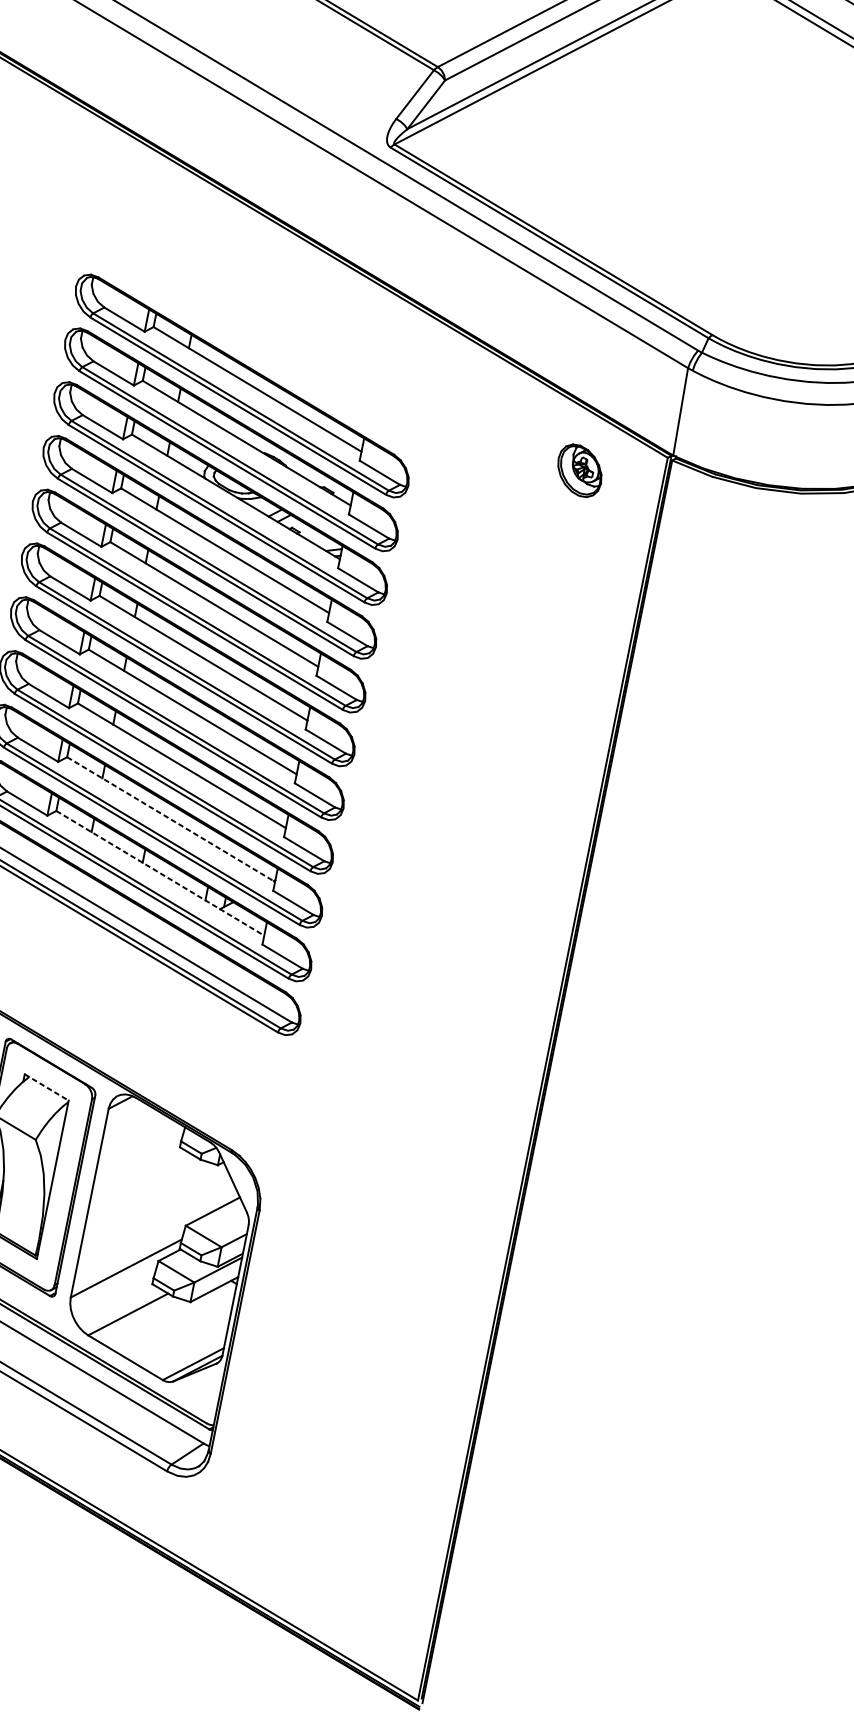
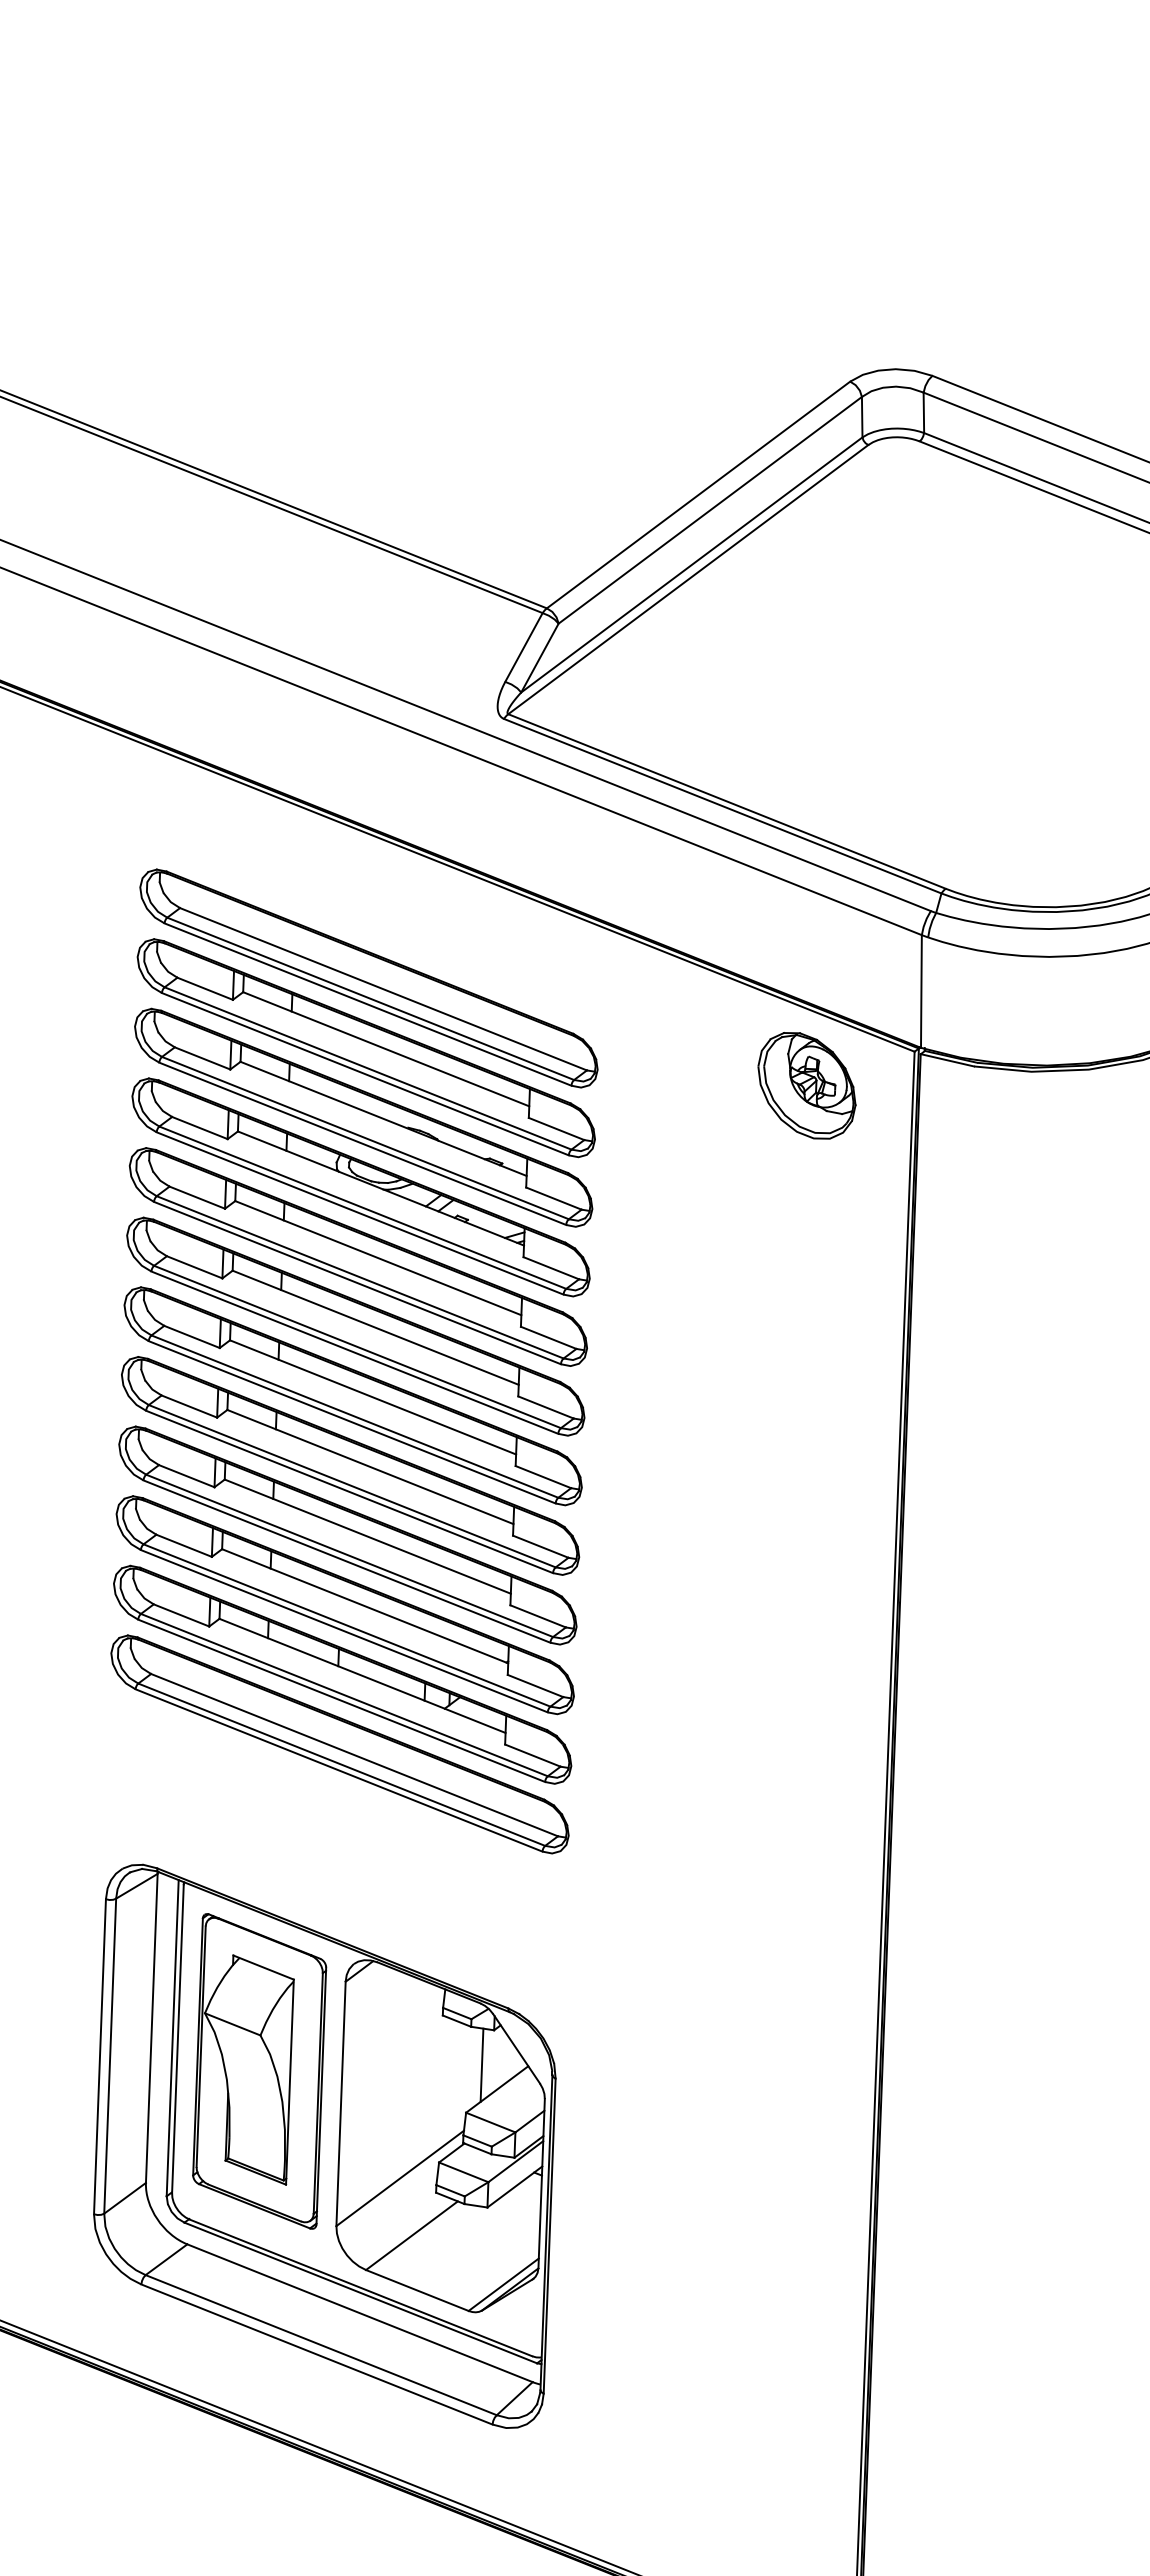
part: (252, 332) -> (368, 978), added
part: (579, 470) -> (806, 1085), size x1.67
line: (171, 819) -> (365, 1606), dashed -> solid
line: (160, 873) -> (363, 1676), dashed -> solid
line: (46, 1087) -> (263, 1967), dashed -> solid
line: (203, 1190) -> (481, 2064), added

